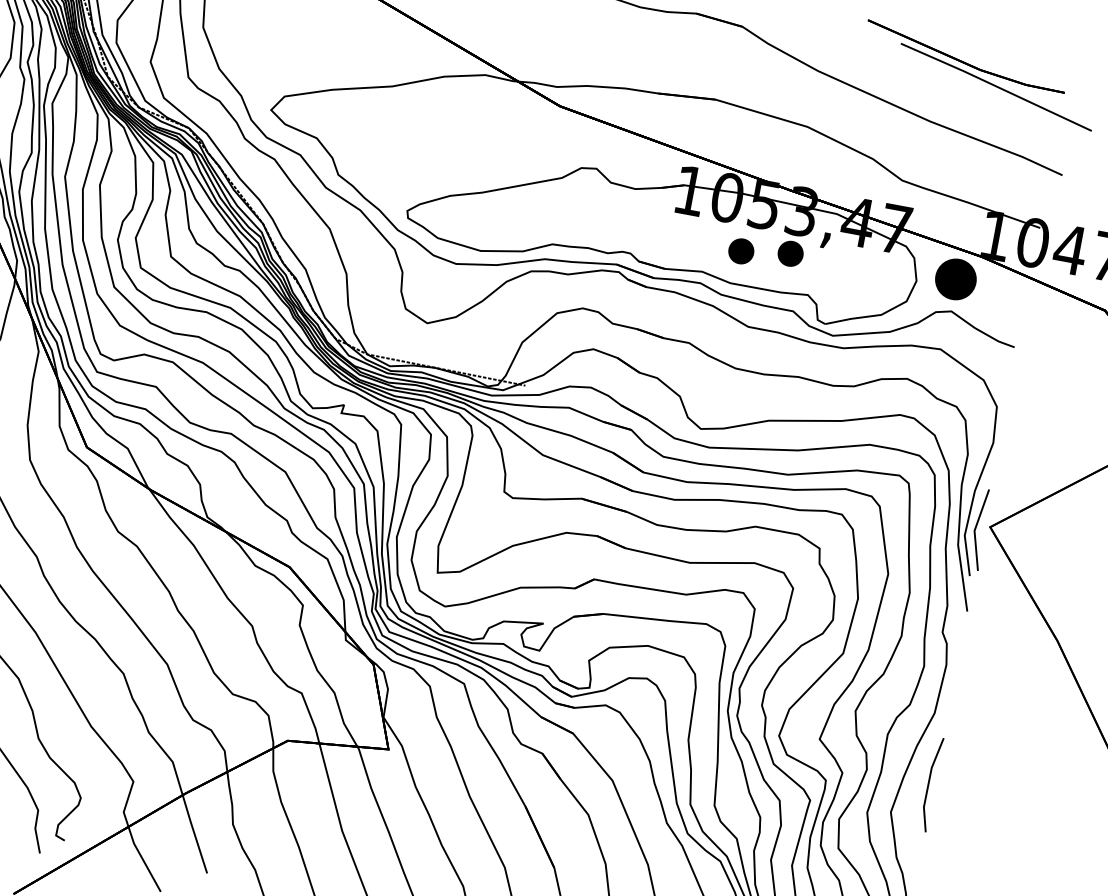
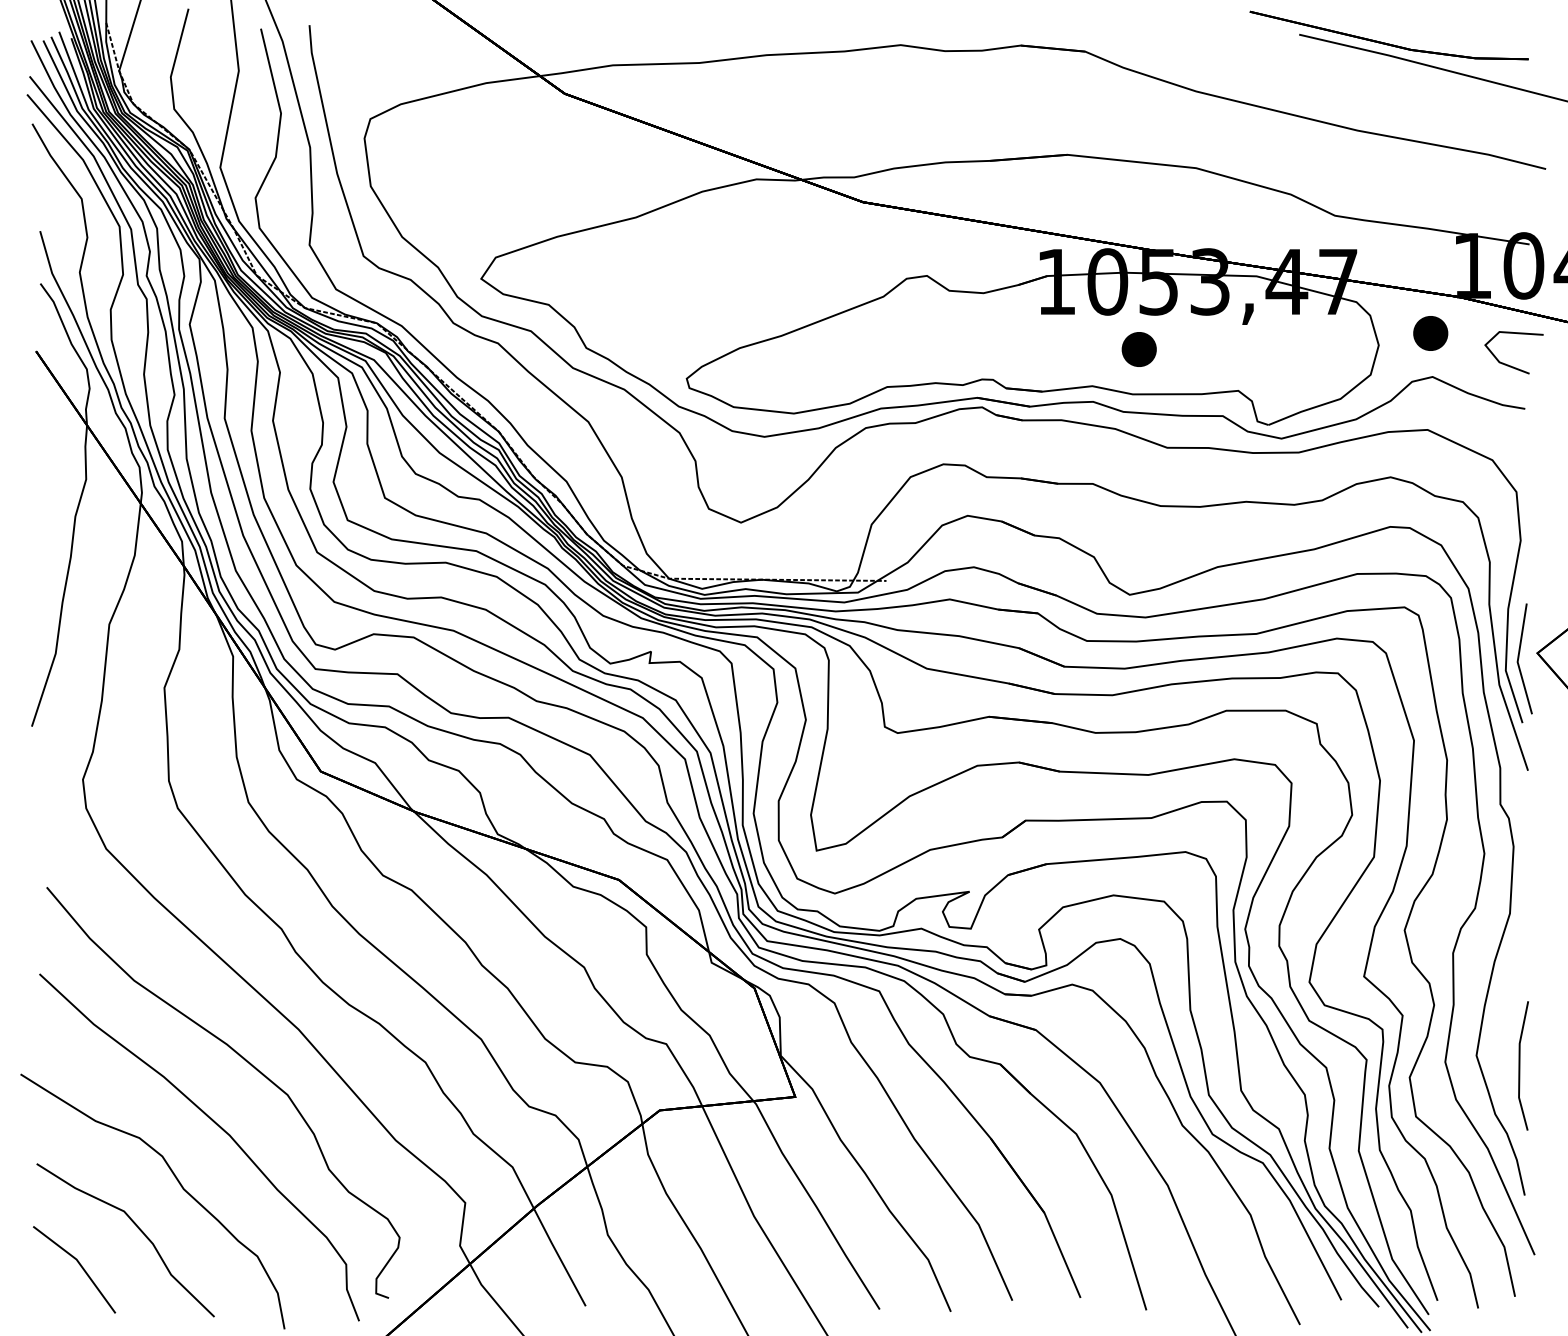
part: (790, 253) -> (1204, 340), removed
part: (955, 279) -> (1430, 333), size x0.62
line: (1008, 312) -> (1508, 364), added
line: (929, 783) -> (1520, 1065), moved

